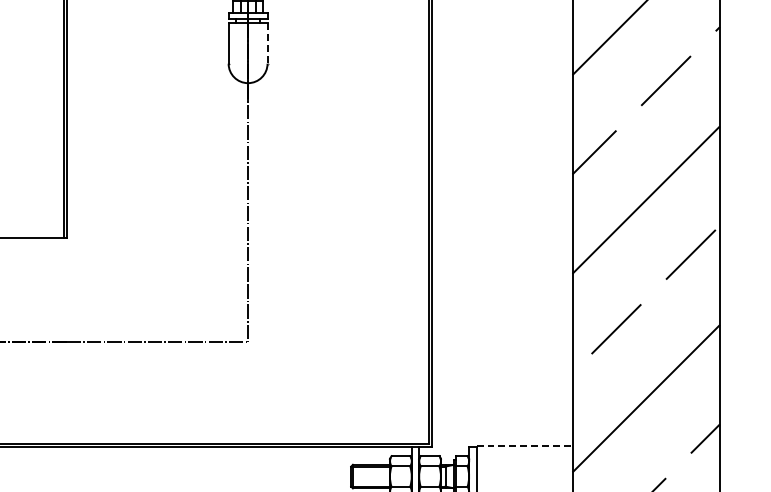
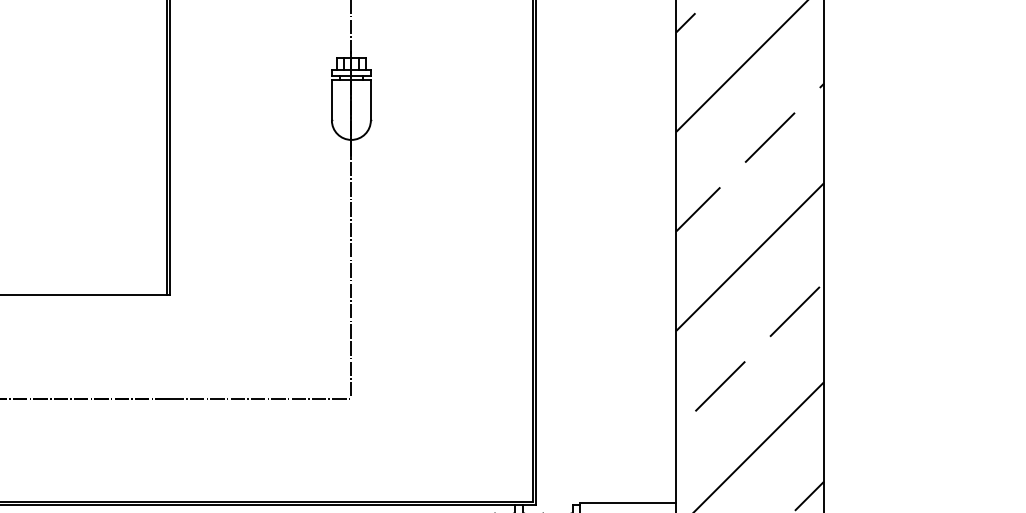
line: (267, 43) -> (370, 100), dashed -> solid
line: (524, 446) -> (628, 503), dashed -> solid

